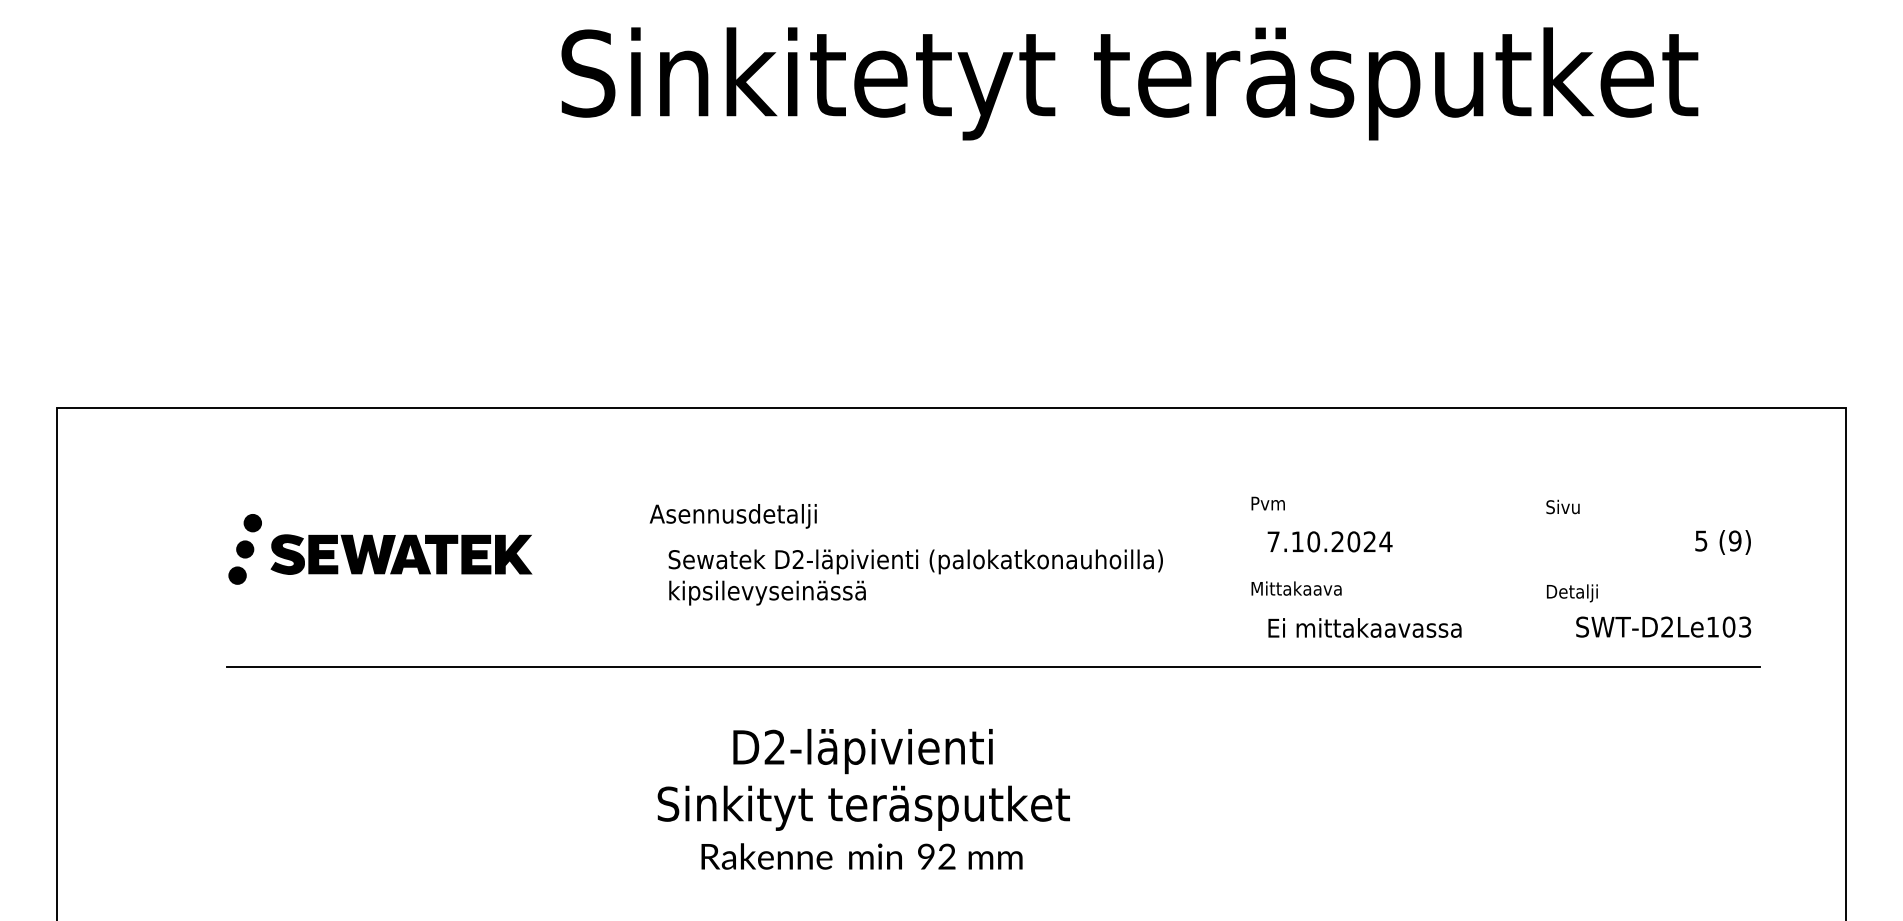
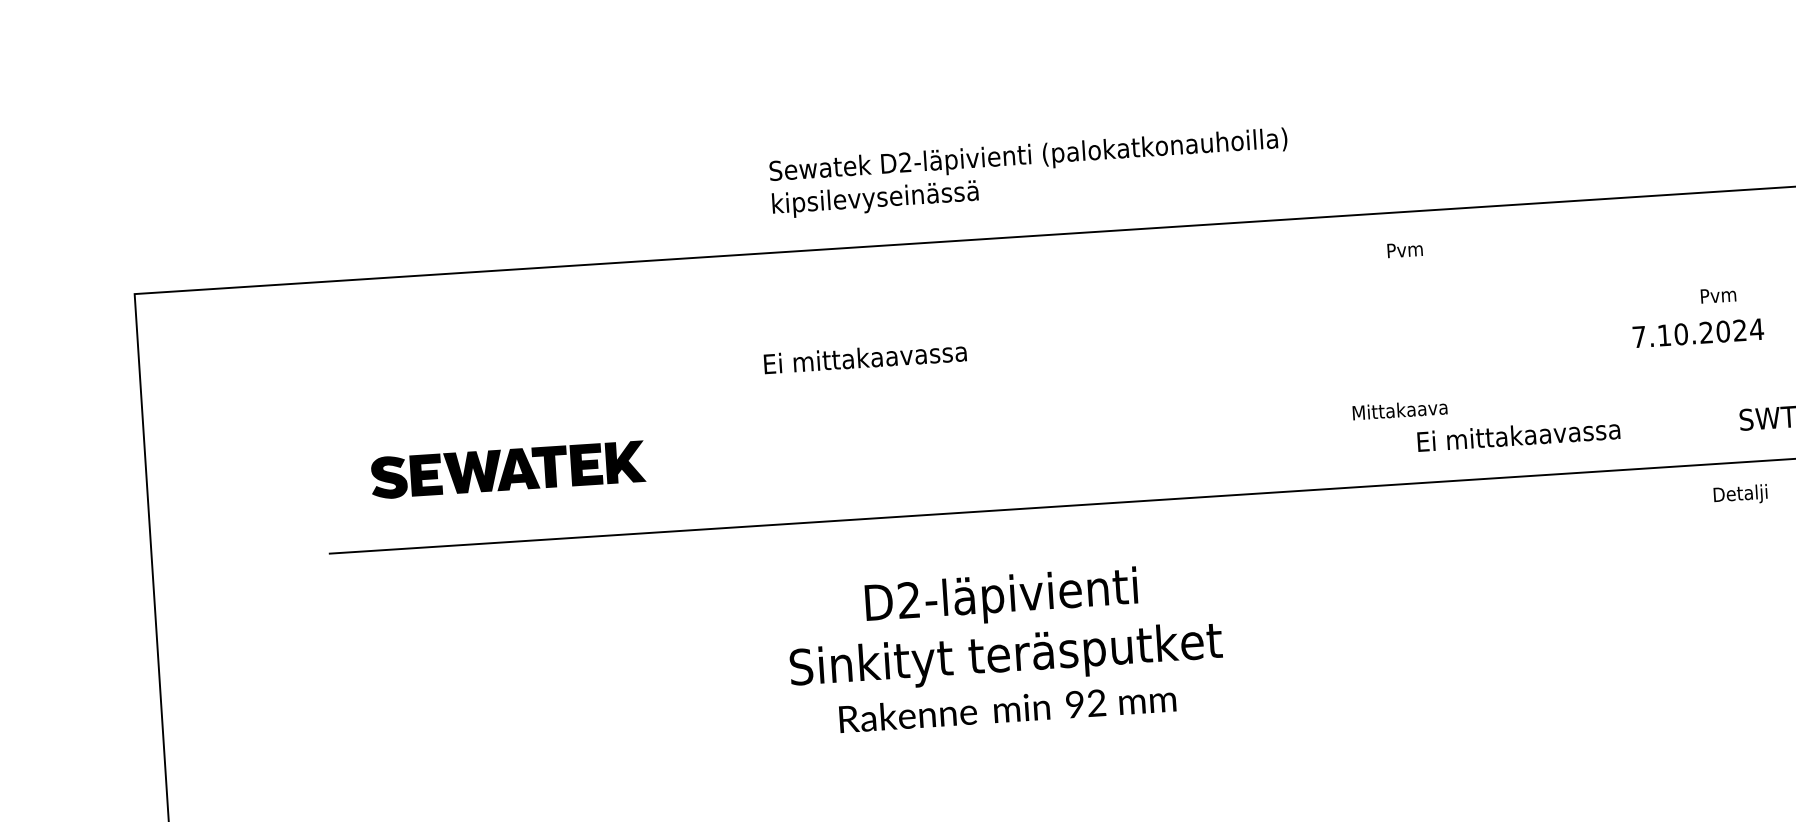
text: (1267, 503) -> (1404, 249), moved
text: (1563, 506) -> (1718, 294), Sivu -> Pvm
text: (746, 516) -> (863, 360), Asennusdetalji -> Ei mittakaavassa
fill: (252, 522) -> (346, 400), removed
text: (1329, 541) -> (1697, 332), moved
fill: (245, 549) -> (341, 429), removed
part: (401, 554) -> (508, 469), moved
fill: (237, 575) -> (334, 456), removed
text: (915, 577) -> (1029, 173), moved
text: (1296, 588) -> (1399, 409), moved
text: (1572, 593) -> (1740, 495), moved

